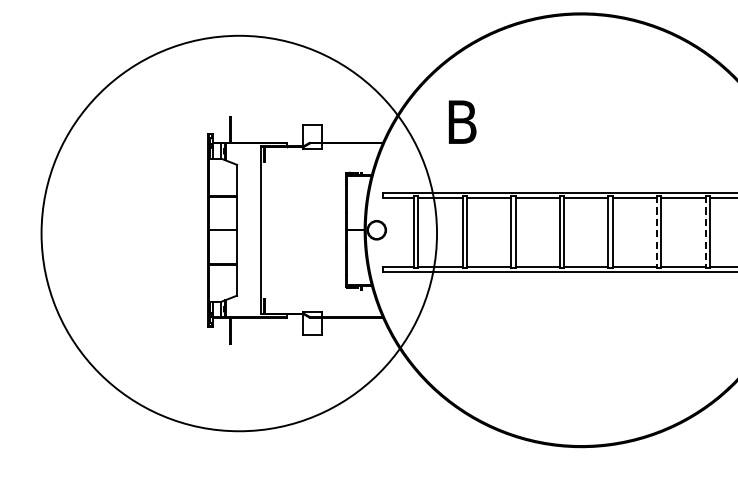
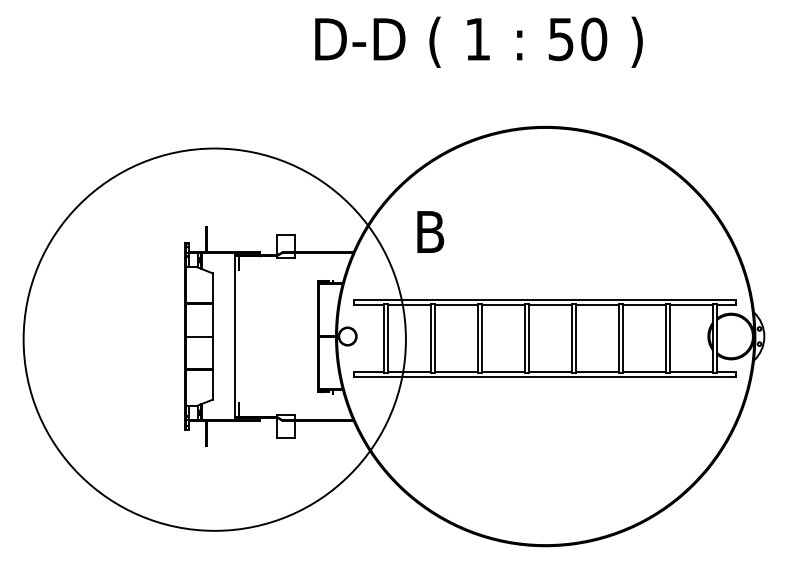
line: (656, 232) -> (618, 338), dashed -> solid
line: (705, 232) -> (665, 338), dashed -> solid

